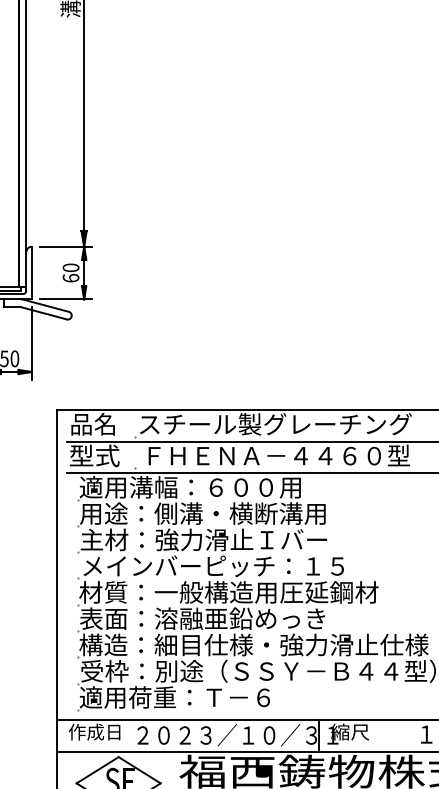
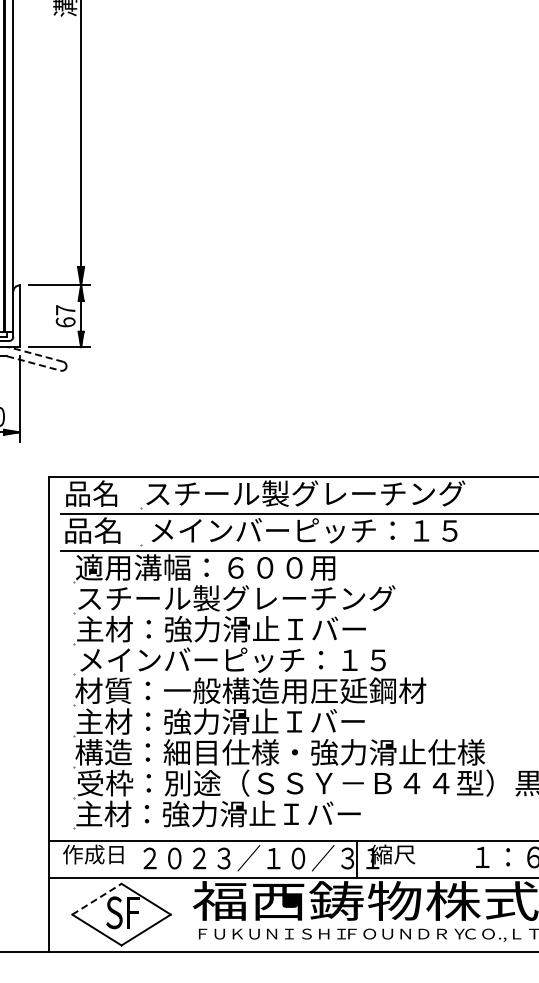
text: (70, 268) -> (65, 310), 60 -> 67
line: (46, 305) -> (36, 354), solid -> dashed
line: (43, 313) -> (33, 363), solid -> dashed
text: (94, 455) -> (93, 530), 型式 -> 品名
text: (277, 455) -> (307, 530), ＦＨＥＮＡ－４４６０型 -> メインバーピッチ：１５
text: (215, 513) -> (235, 598), 用途：側溝・横断溝用 -> スチール製グレーチング
text: (203, 618) -> (220, 721), 表面：溶融亜鉛めっき -> 主材：強力滑止Ｉバー
text: (201, 697) -> (218, 813), 適用荷重：Ｔ－６ -> 主材：強力滑止Ｉバー
line: (98, 769) -> (97, 898), solid -> dashed

